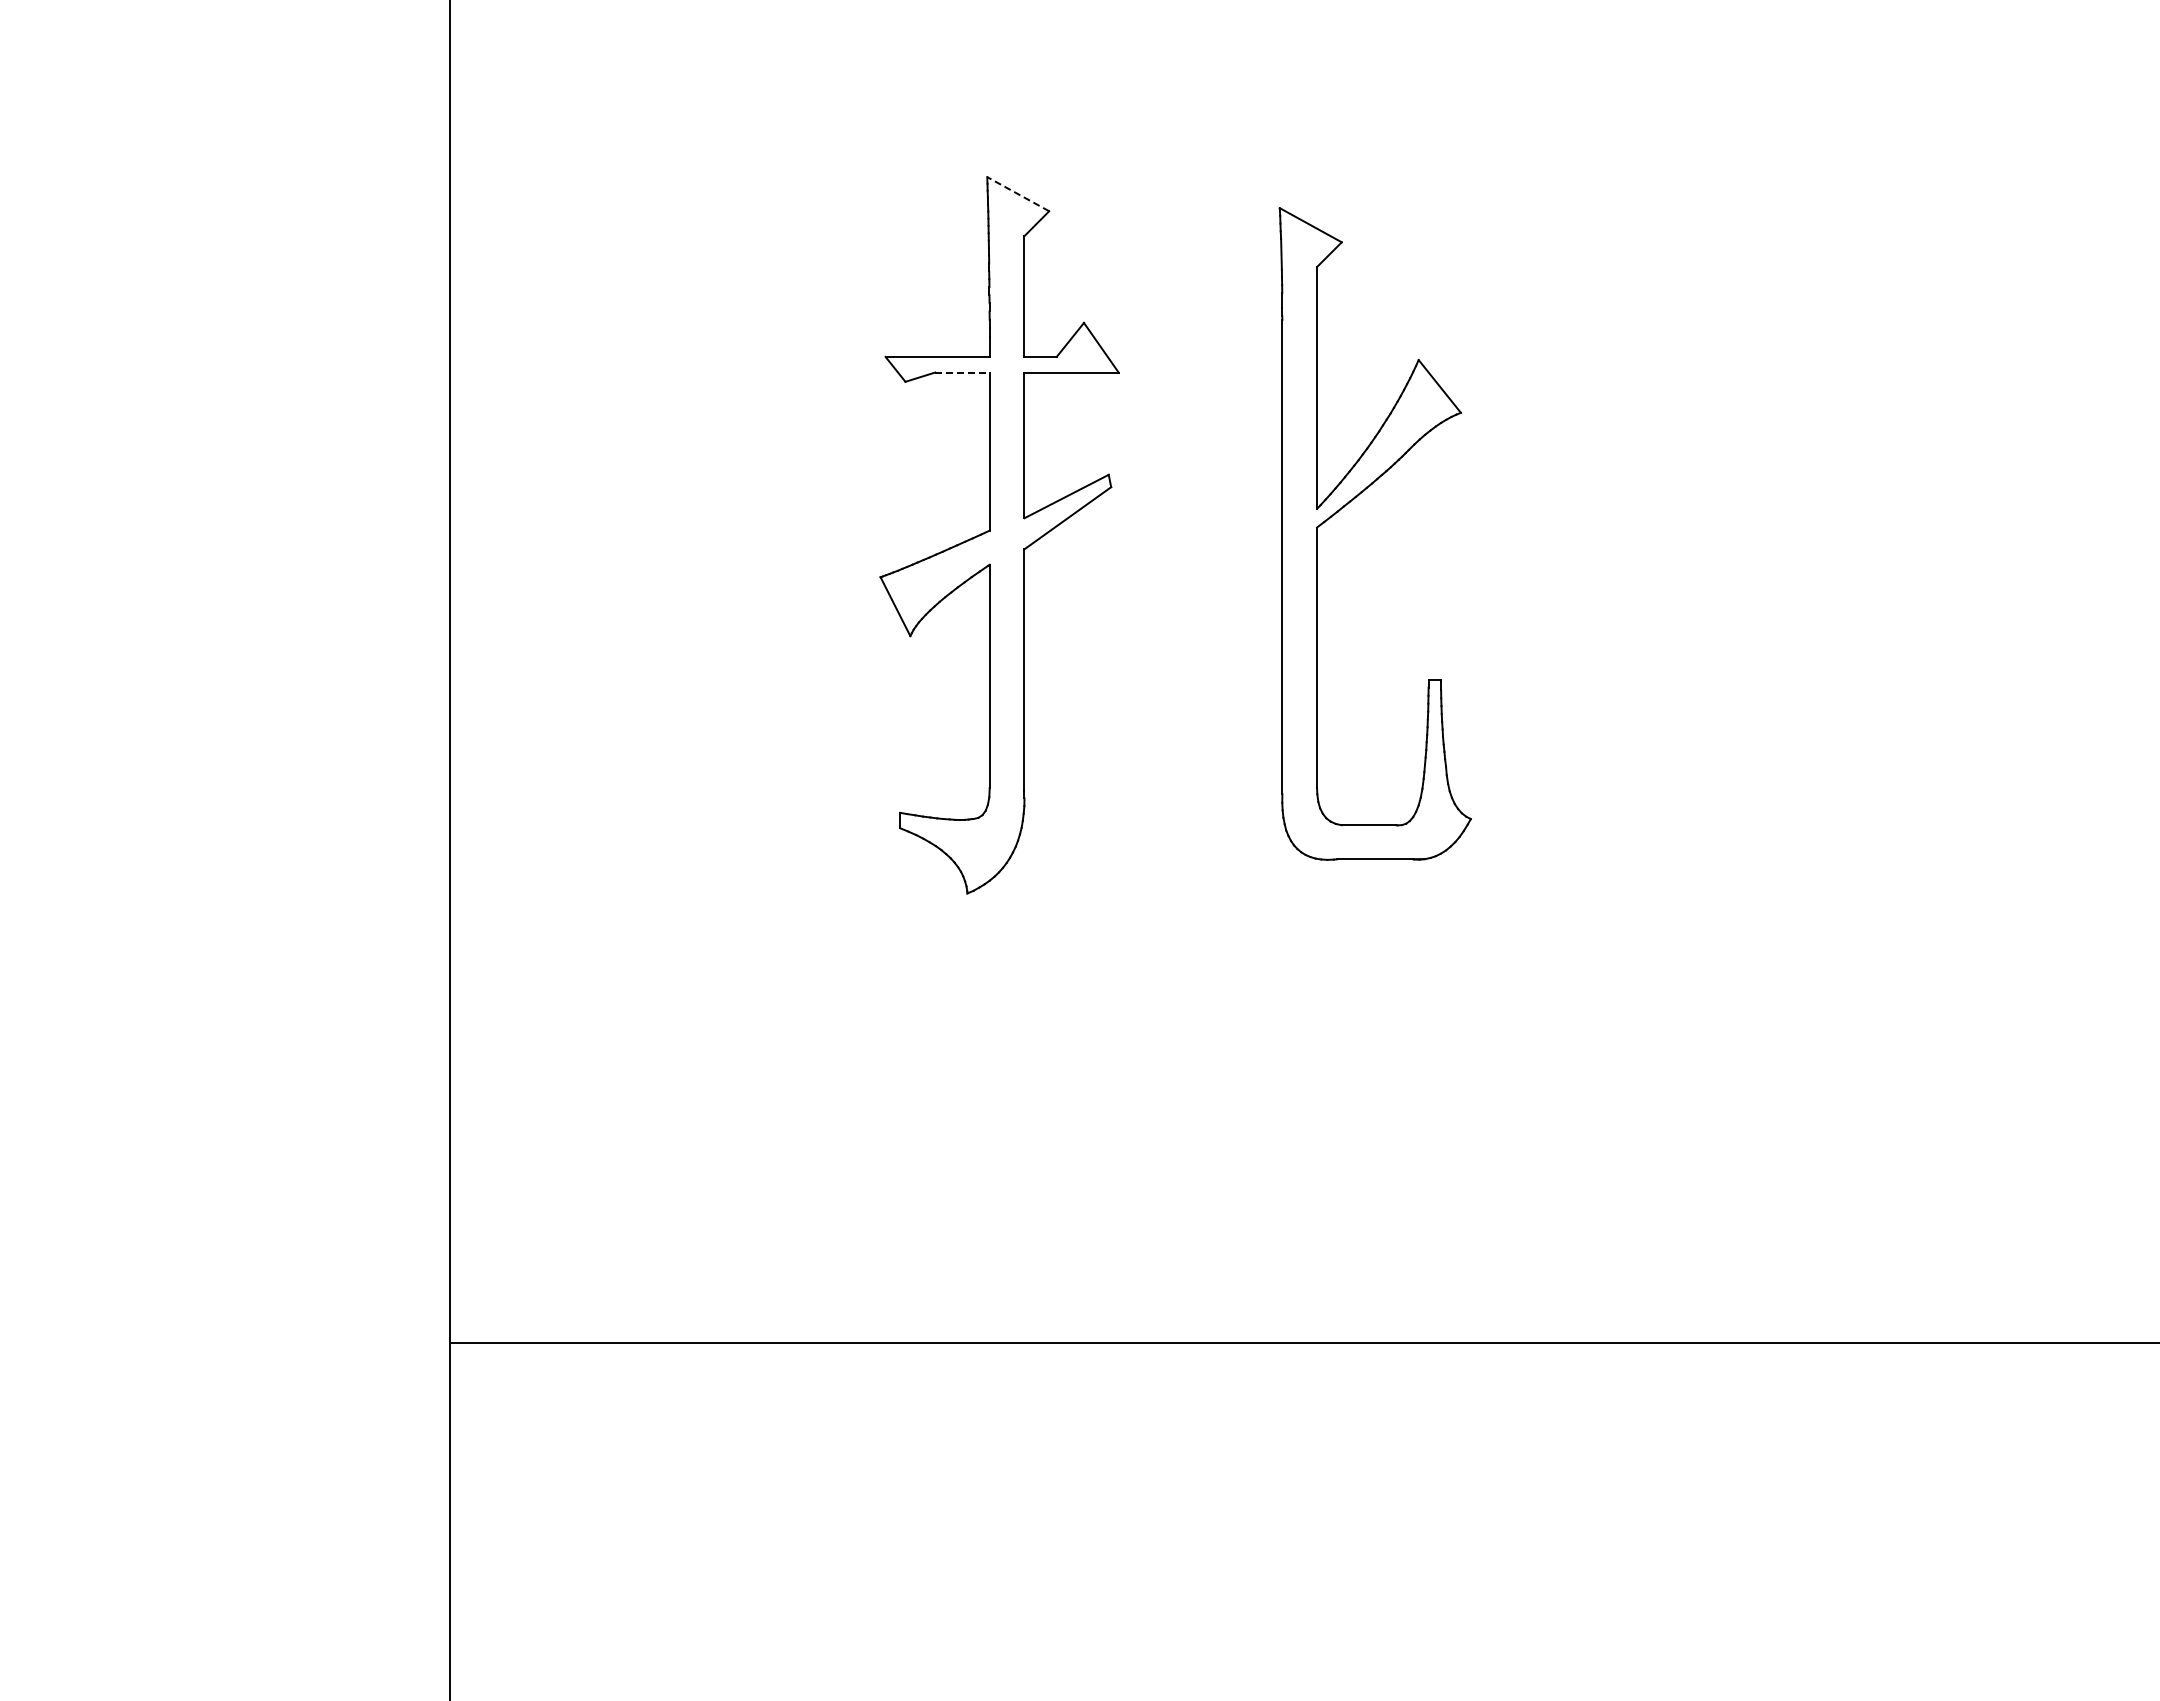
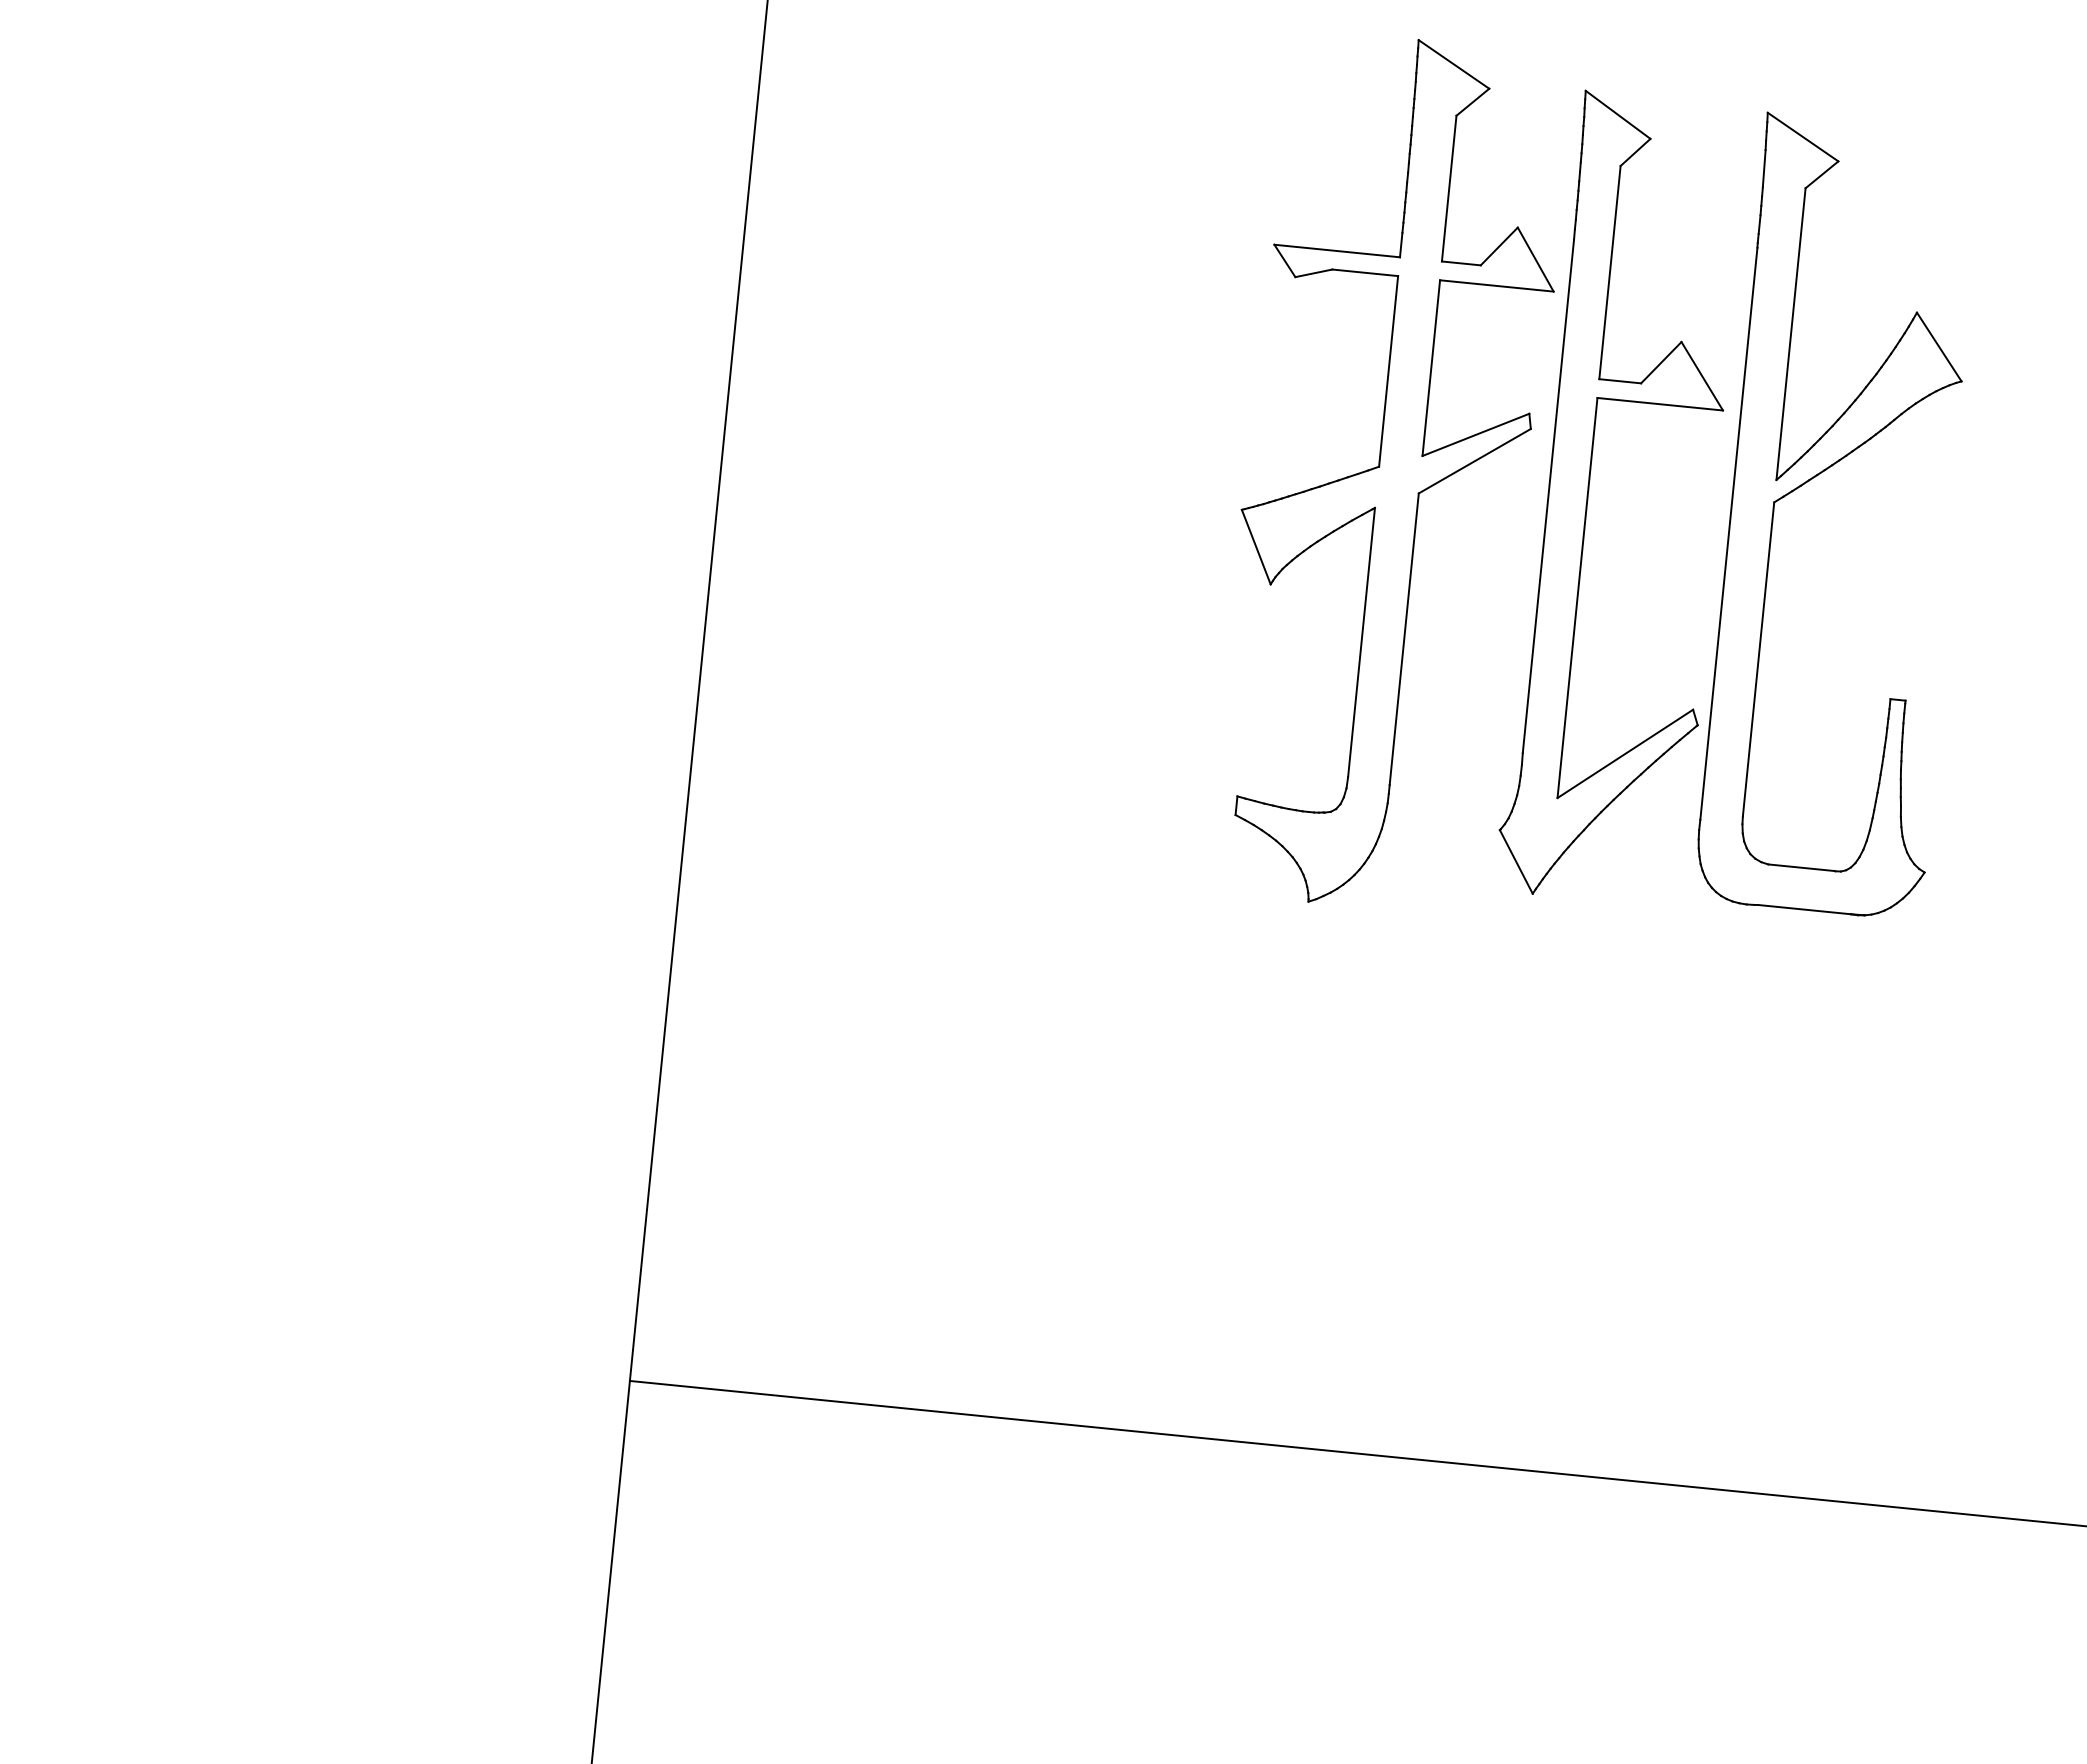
line: (1017, 193) -> (1453, 63), dashed -> solid
line: (962, 372) -> (1365, 272), dashed -> solid
part: (1163, 536) -> (1587, 494), added

